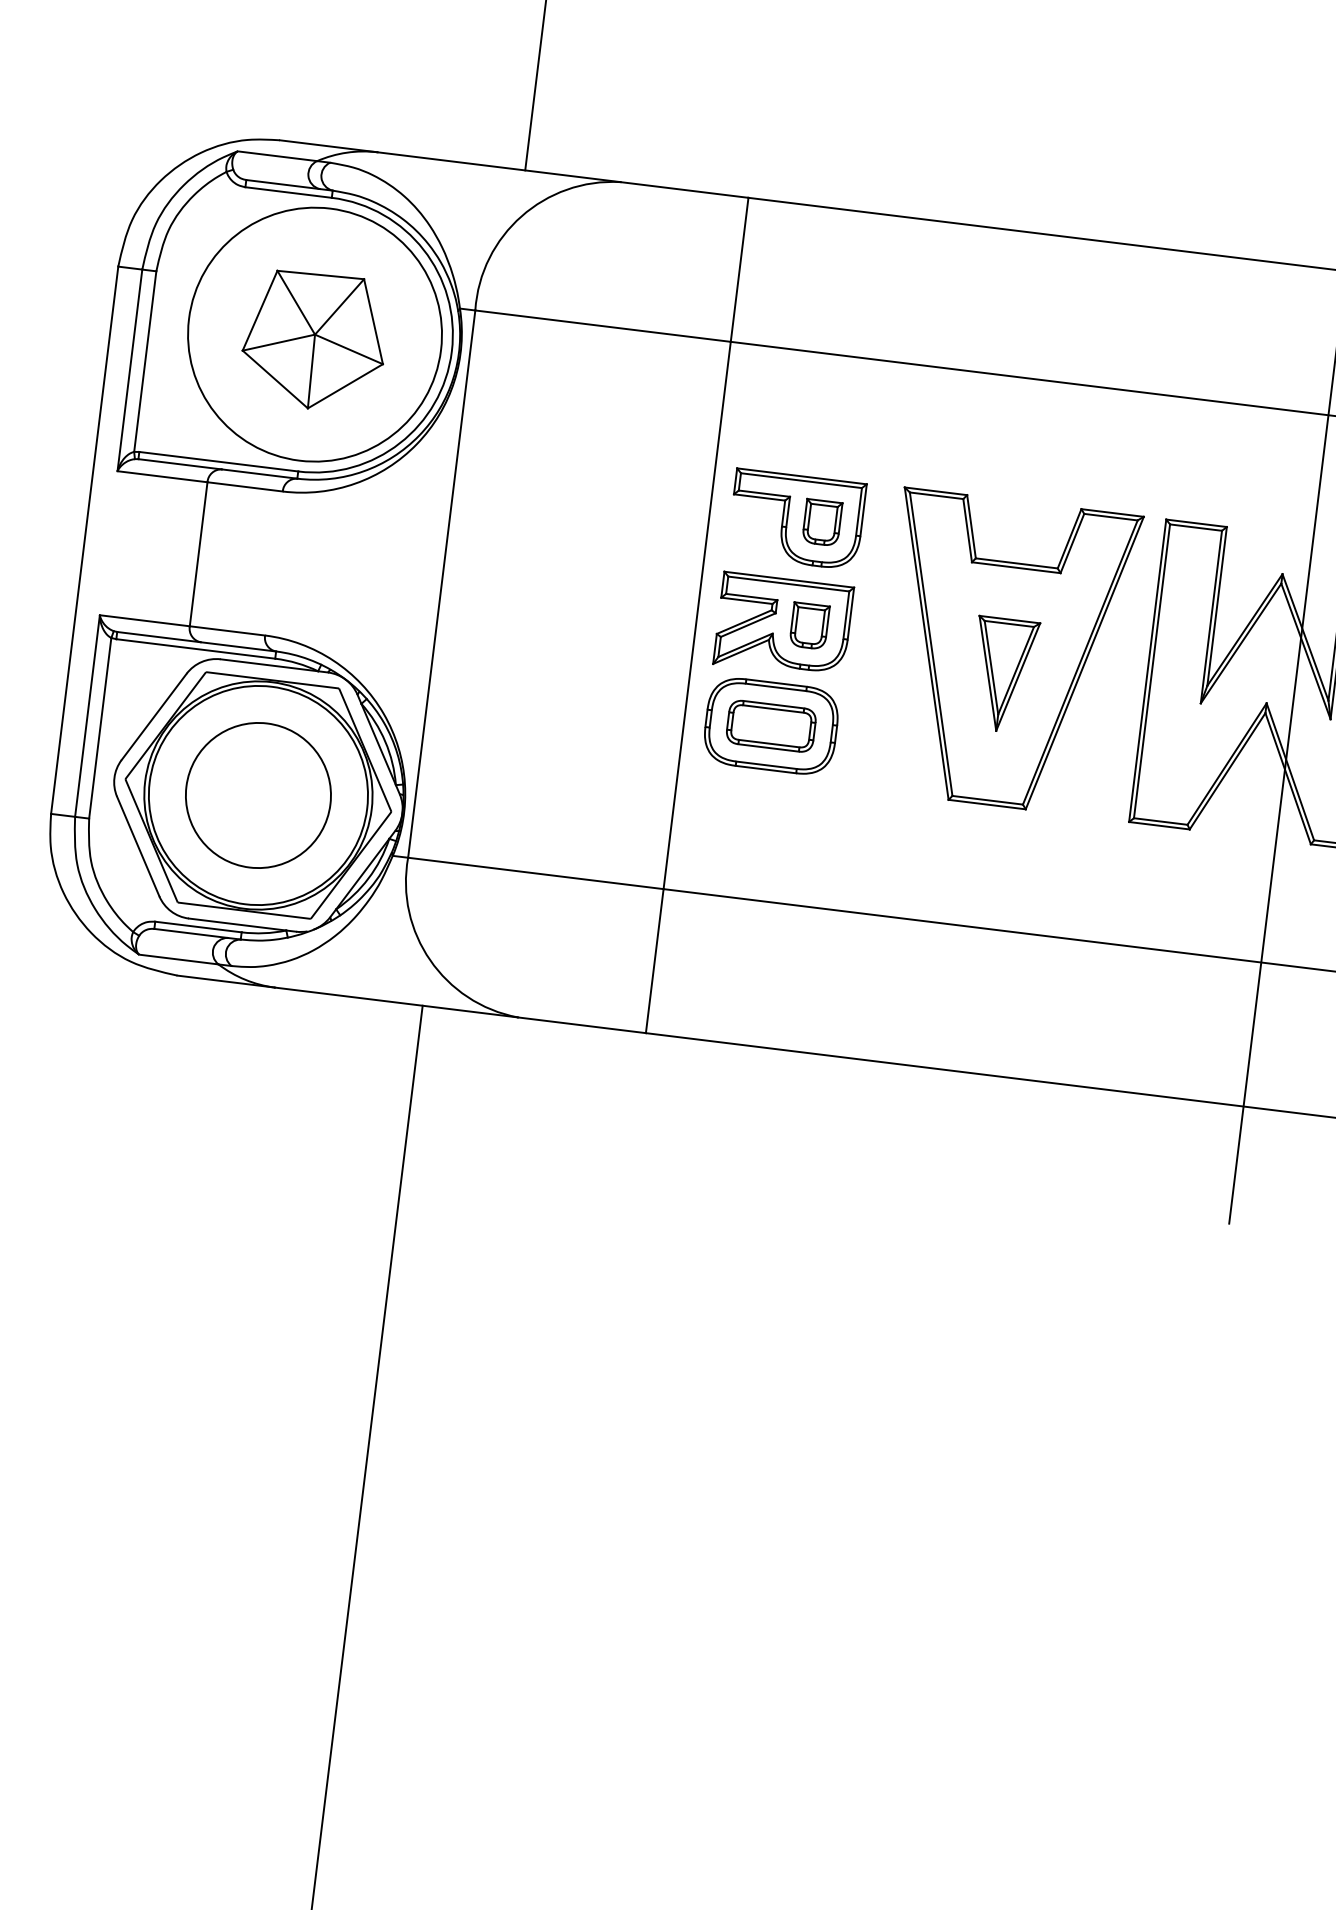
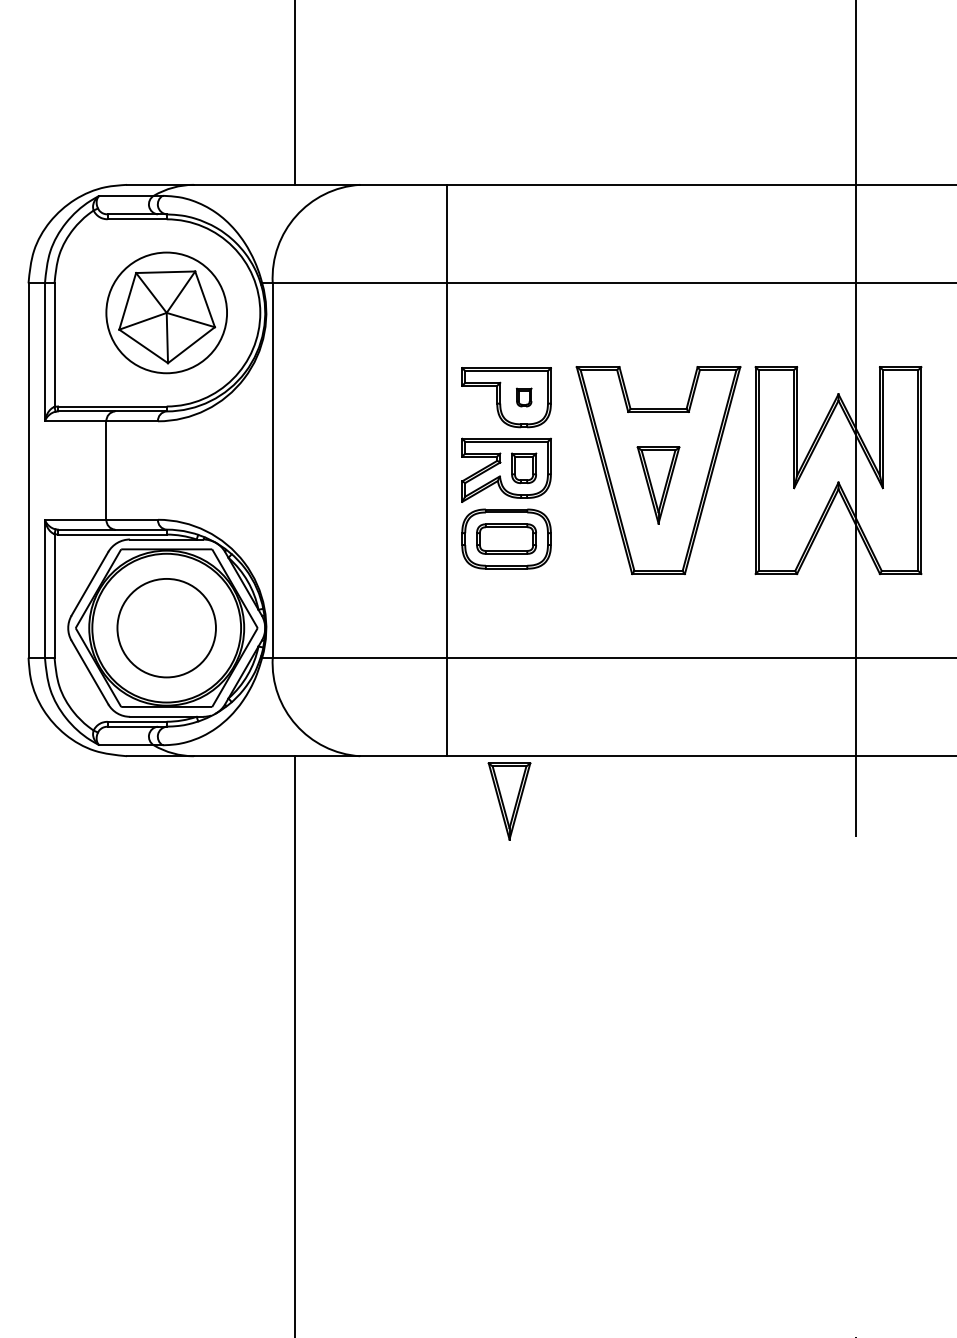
circle: (314, 333) -> (166, 312), size x0.7
part: (822, 522) -> (524, 397), size x0.6
part: (728, 1110) -> (509, 801), added

